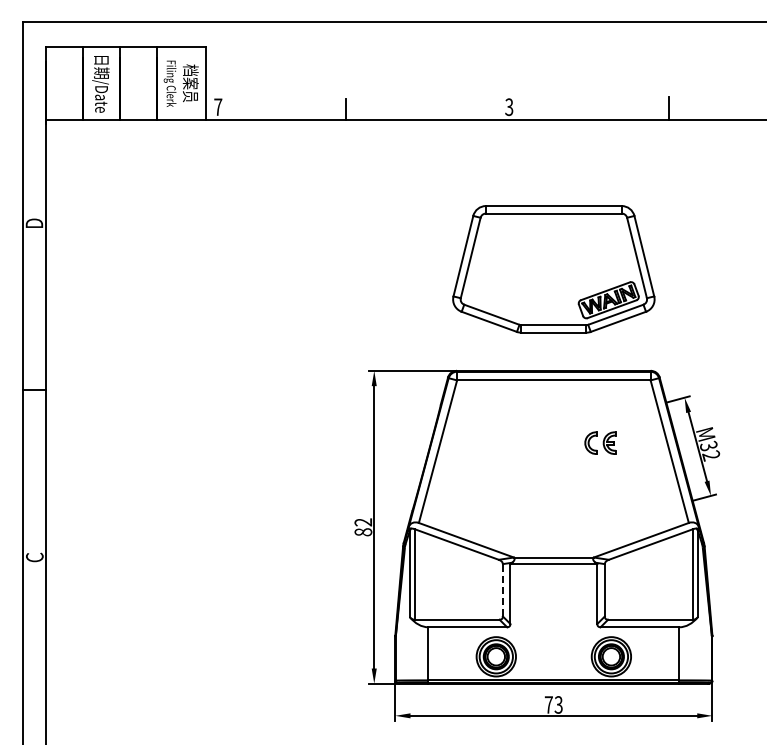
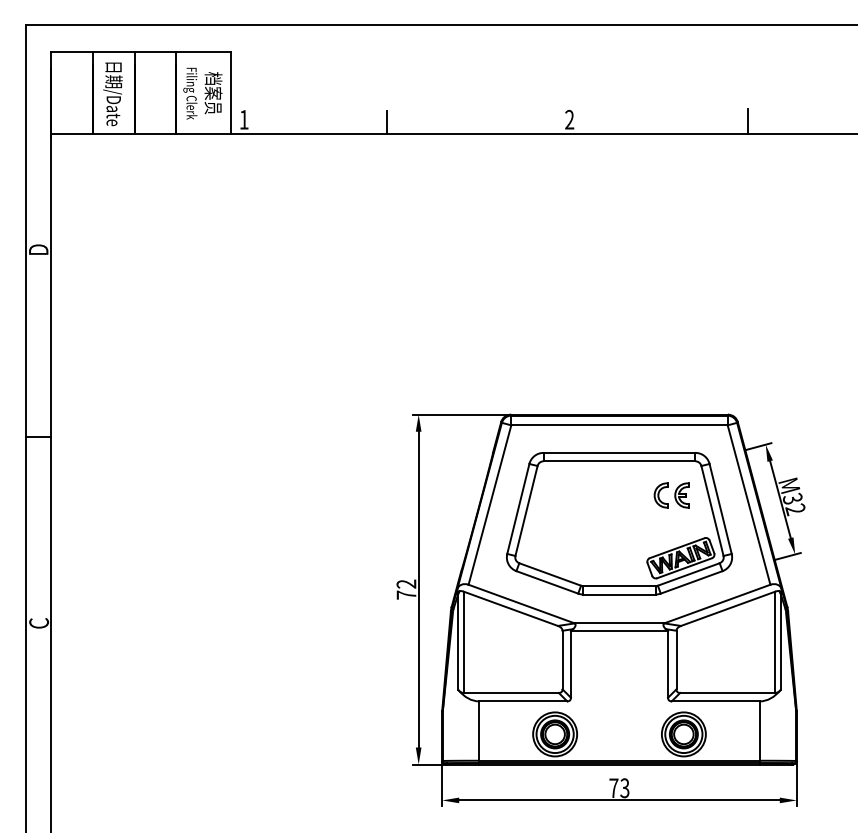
text: (218, 106) -> (244, 119), 7 -> 1
text: (509, 107) -> (569, 120), 3 -> 2
part: (553, 269) -> (619, 523), moved
text: (363, 532) -> (406, 595), 82 -> 72
line: (502, 589) -> (562, 659), dashed -> solid

